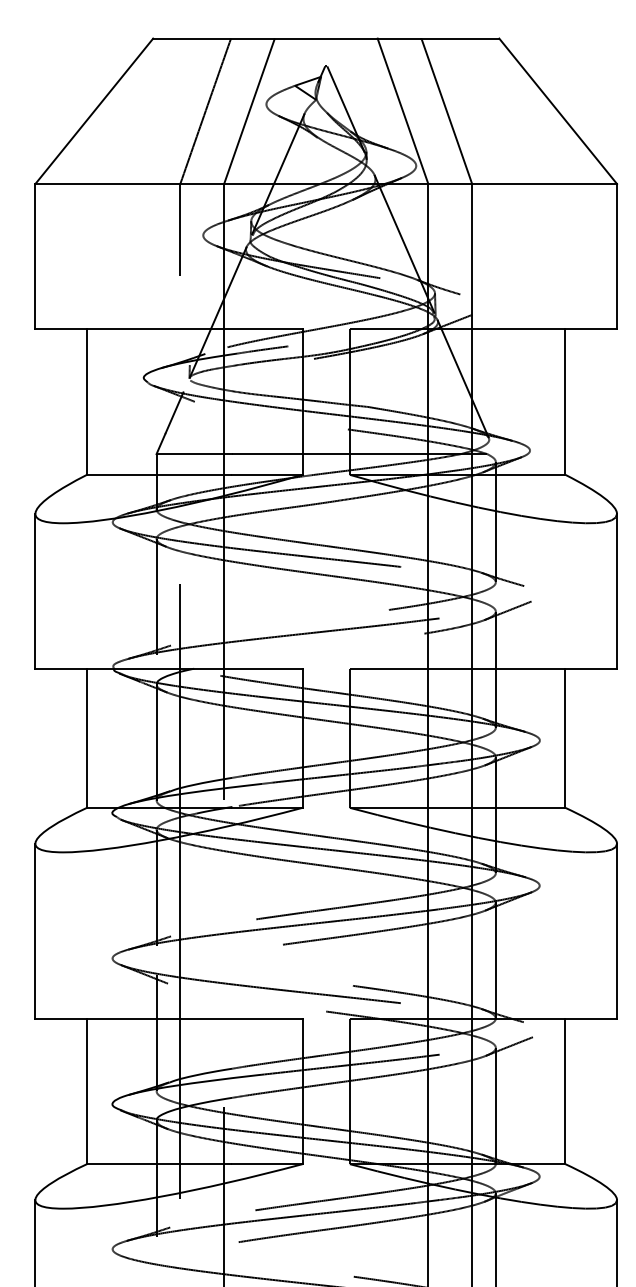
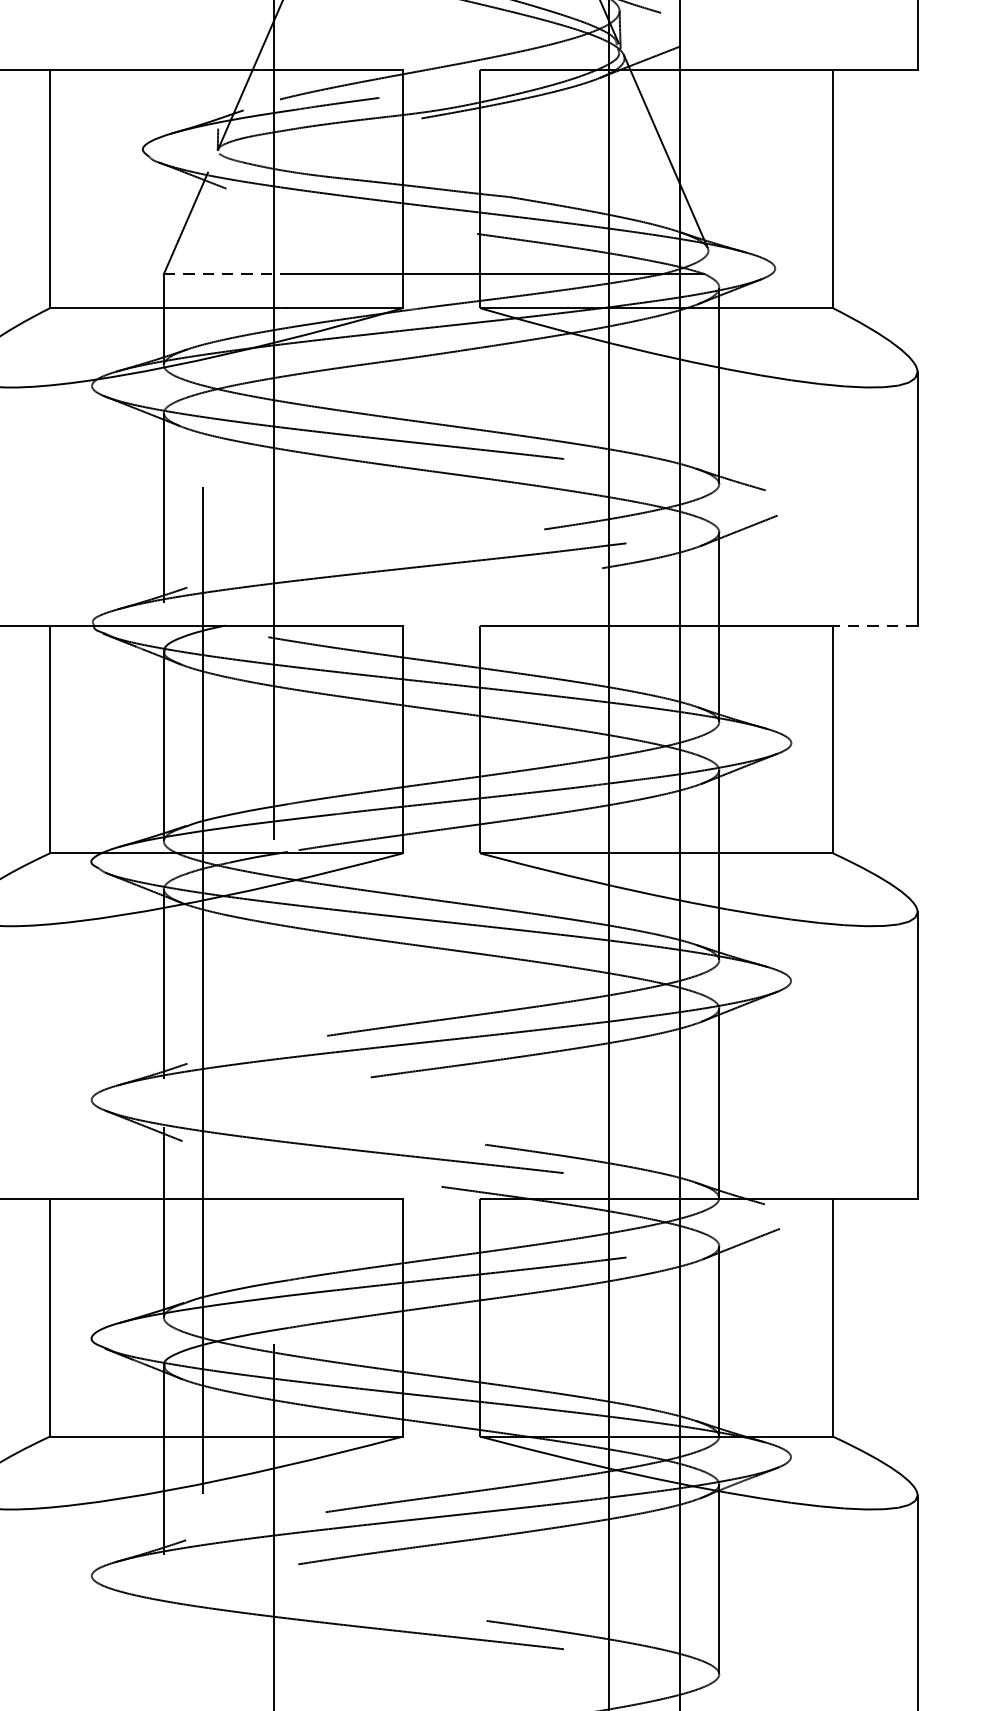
line: (194, 454) -> (225, 274), solid -> dashed
line: (591, 668) -> (875, 625), solid -> dashed

